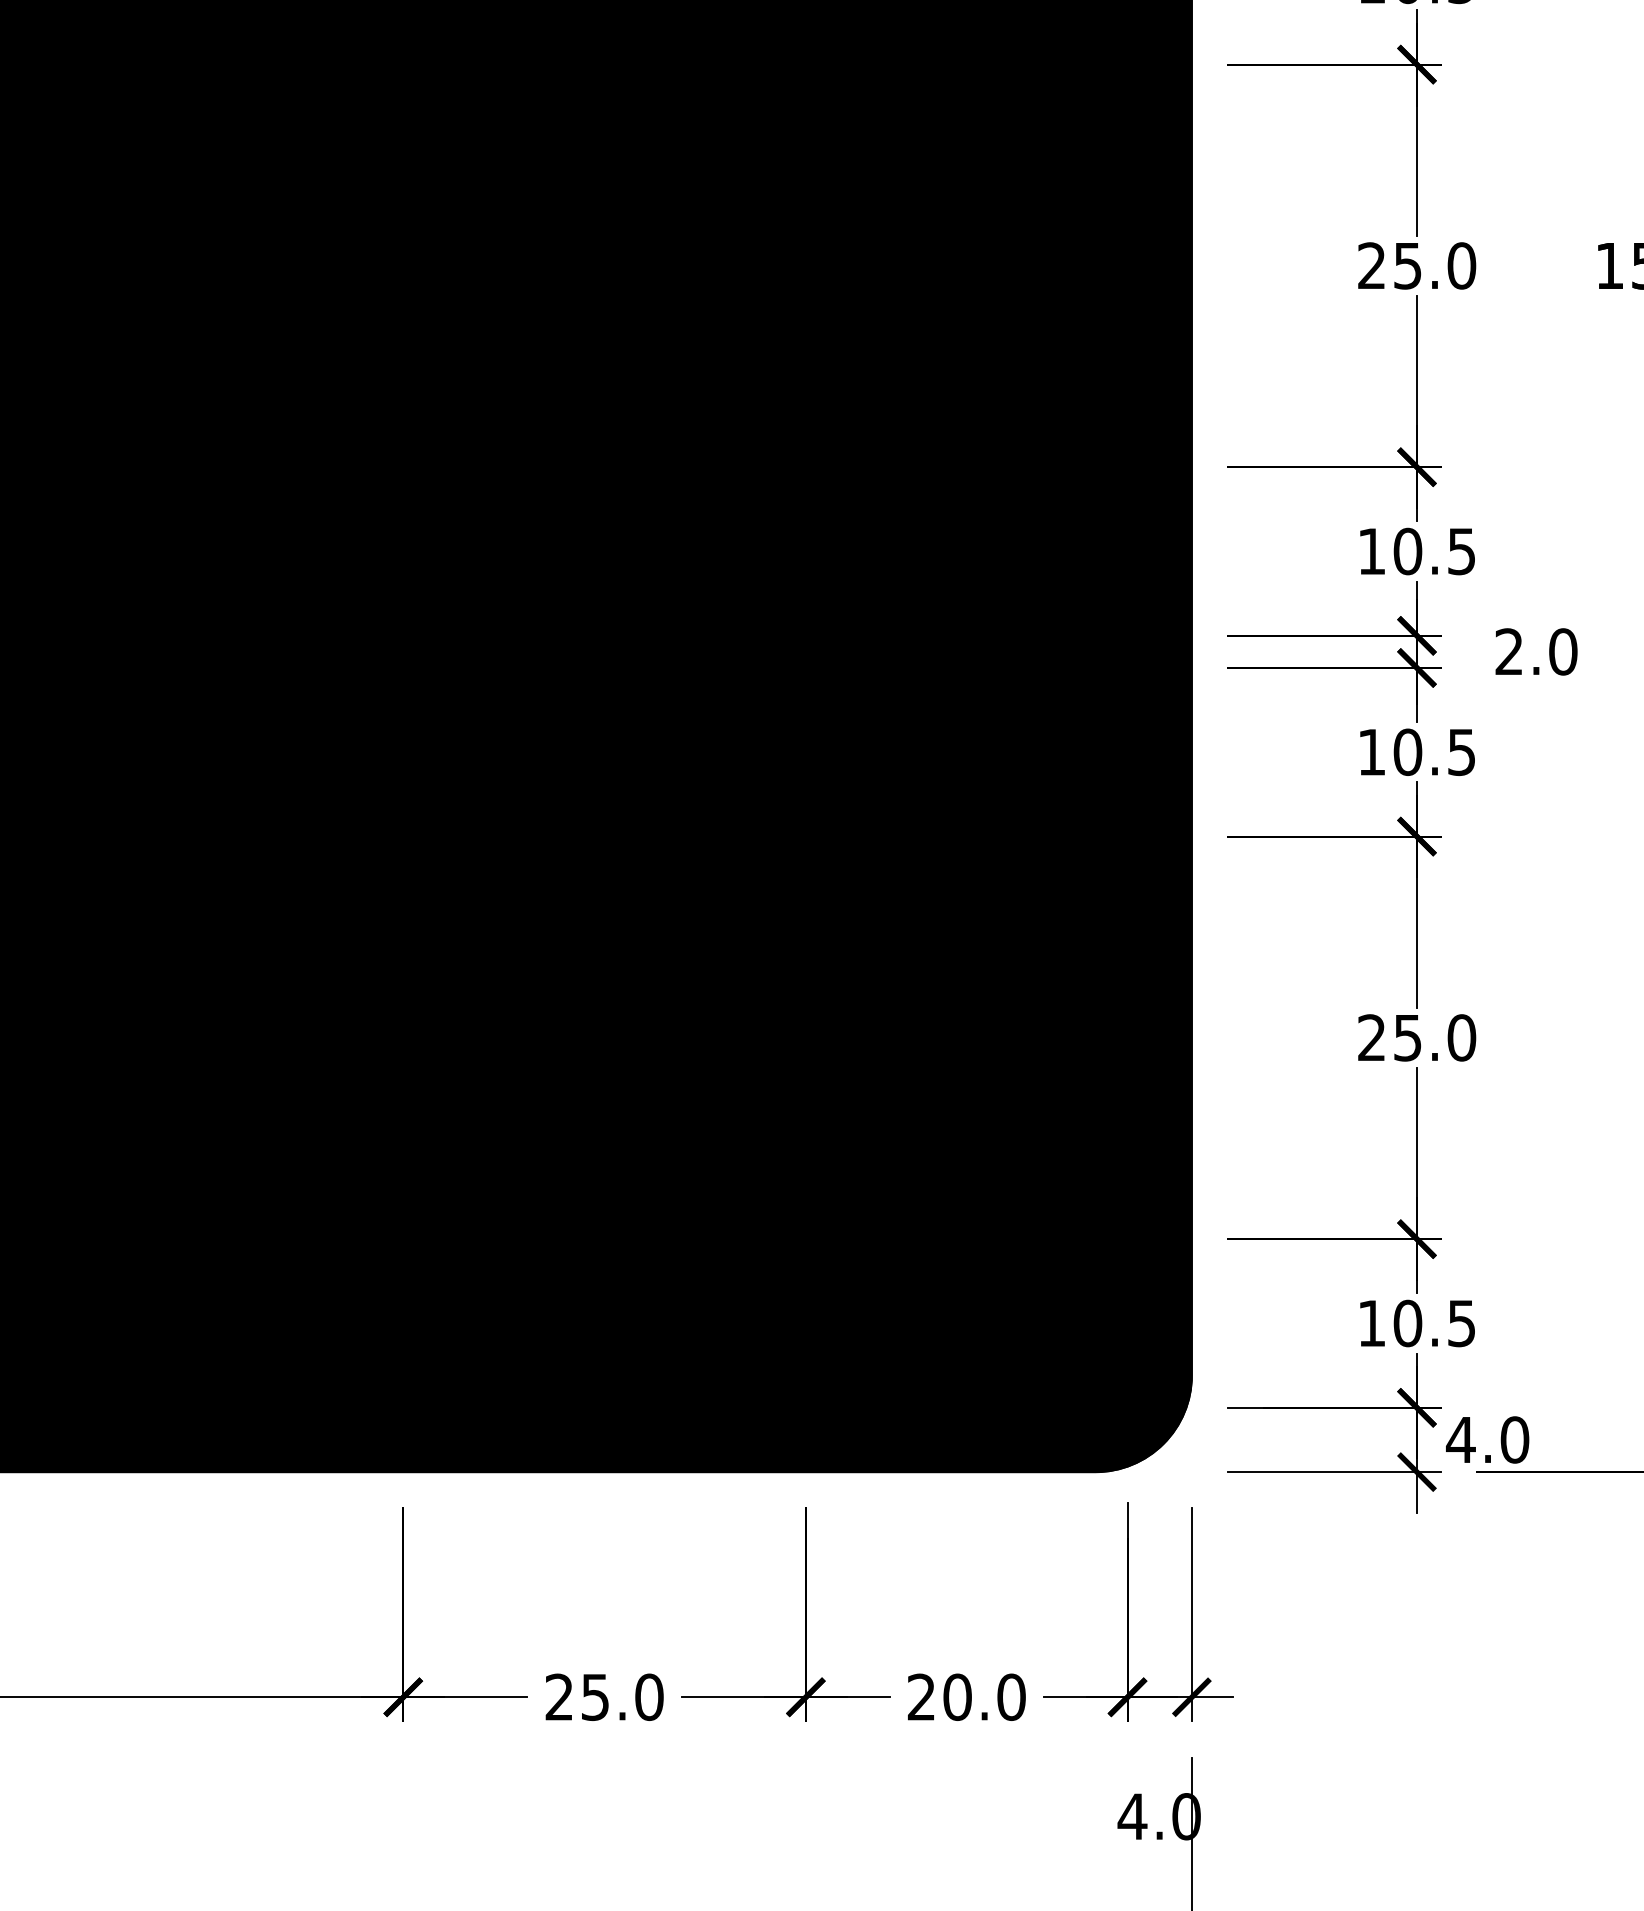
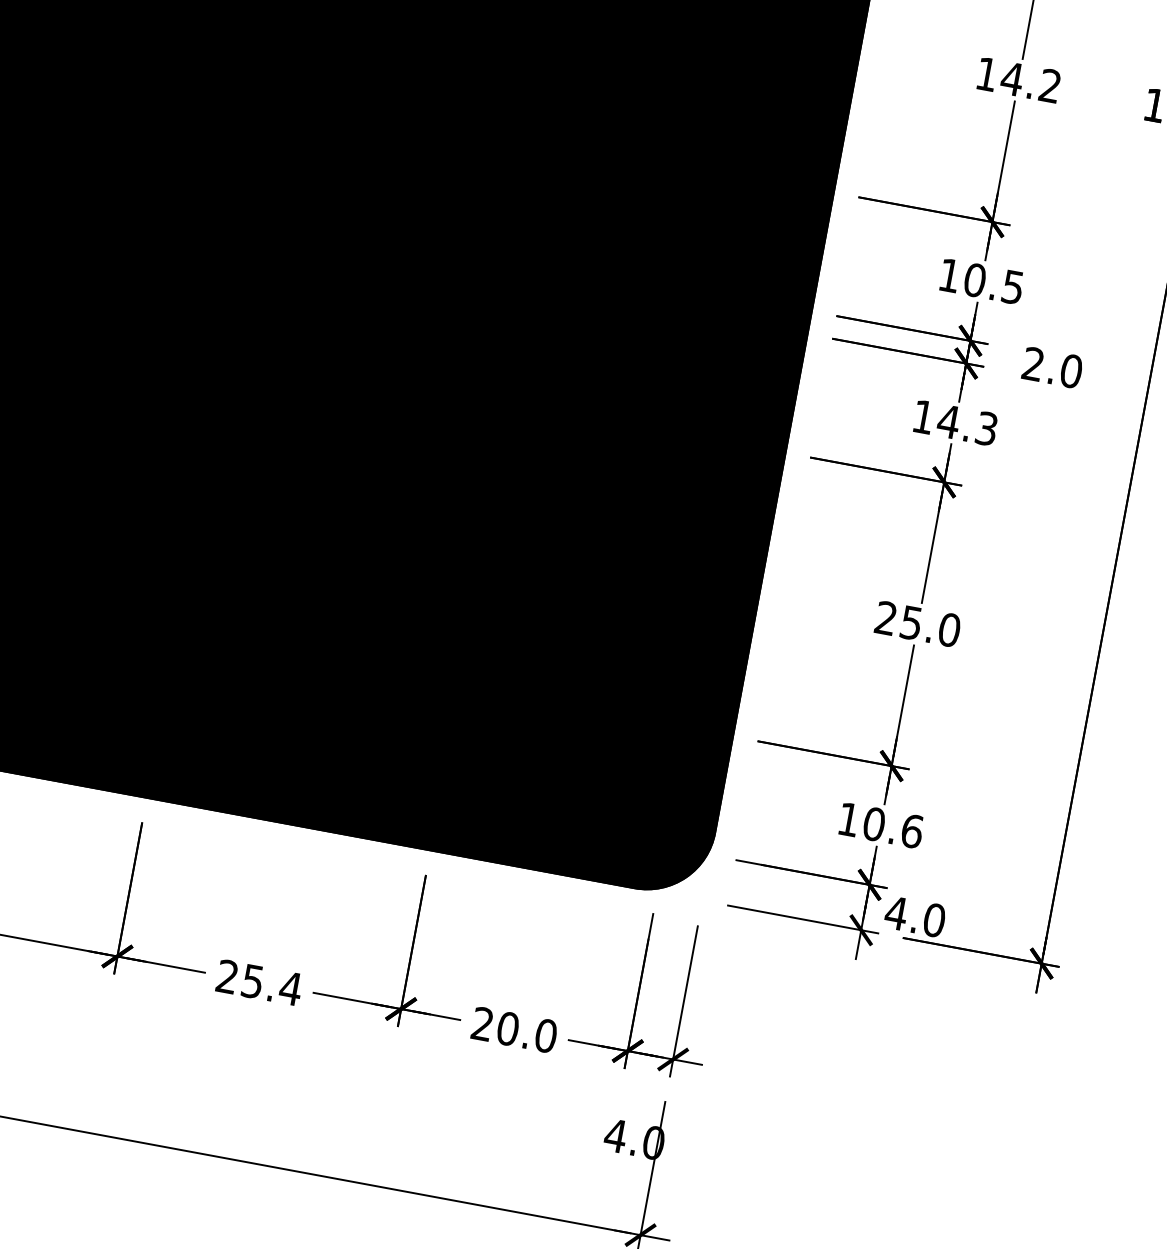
text: (1417, 265) -> (1019, 79), 25.0 -> 14.2
text: (1433, 751) -> (966, 424), 10.5 -> 14.3
text: (1462, 1323) -> (912, 831), 10.5 -> 10.6
text: (649, 1696) -> (291, 988), 25.0 -> 25.4

